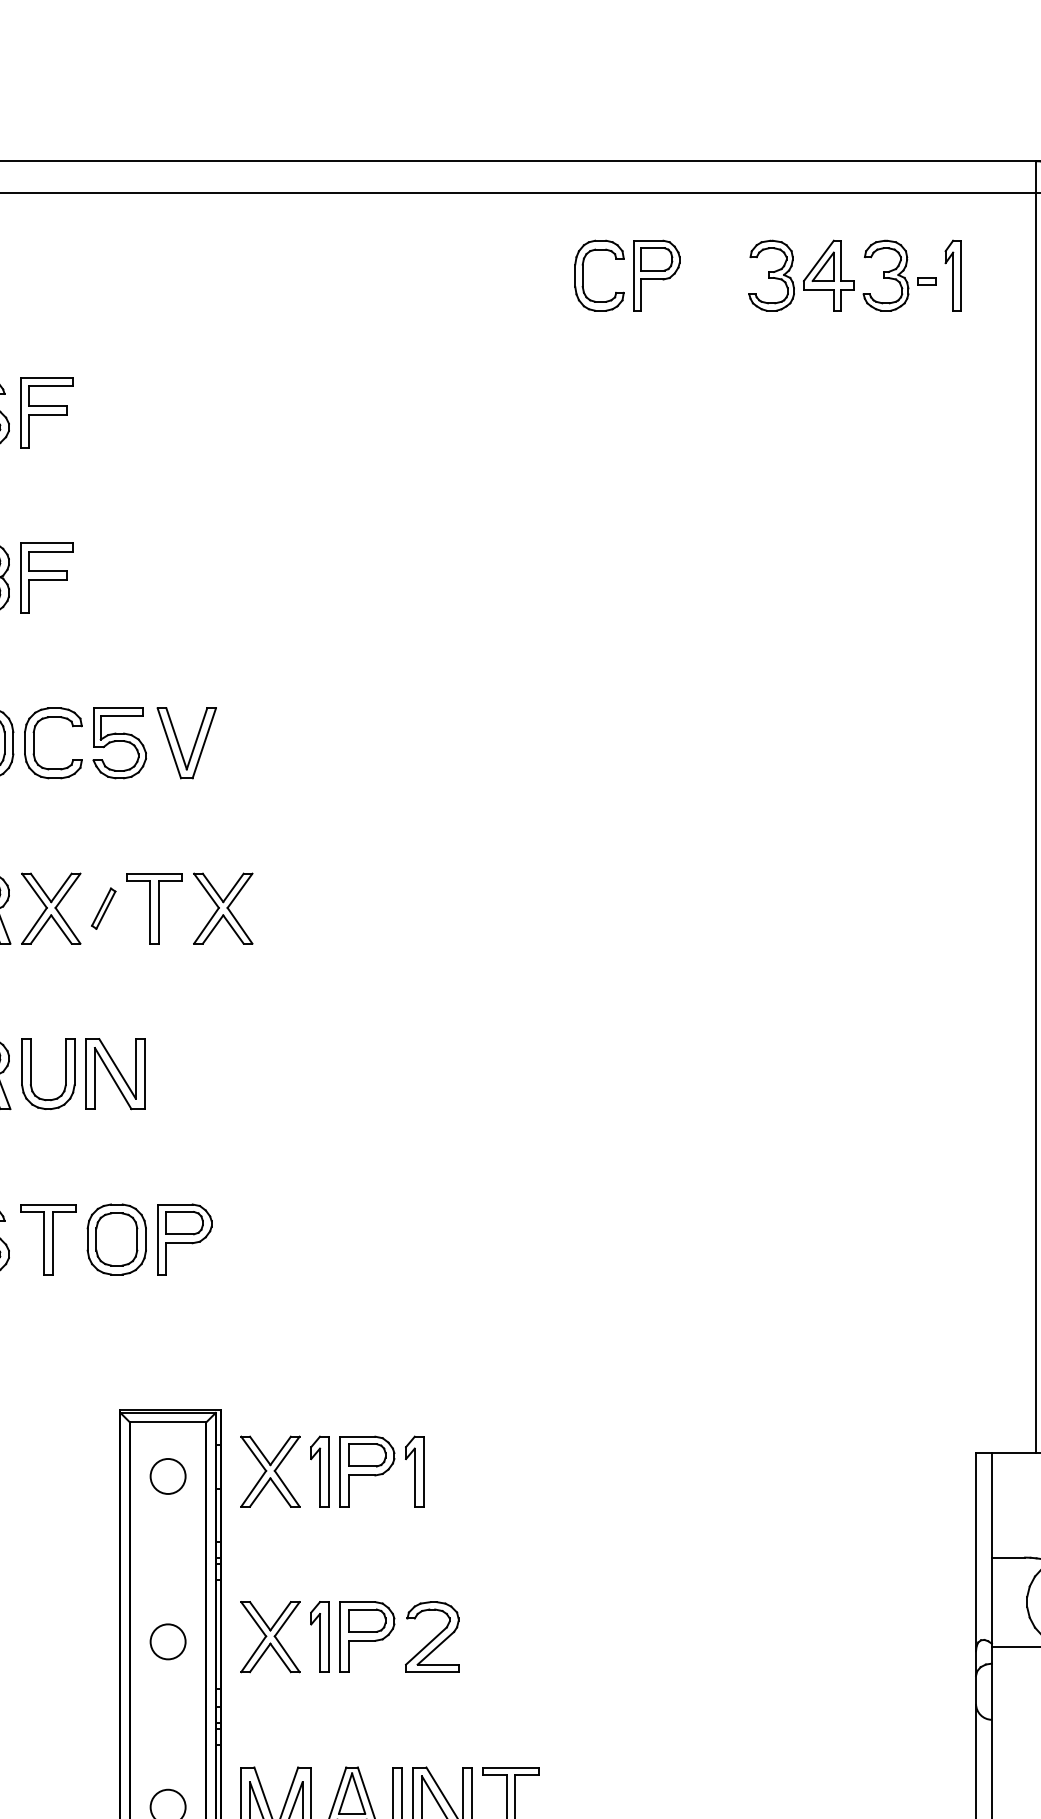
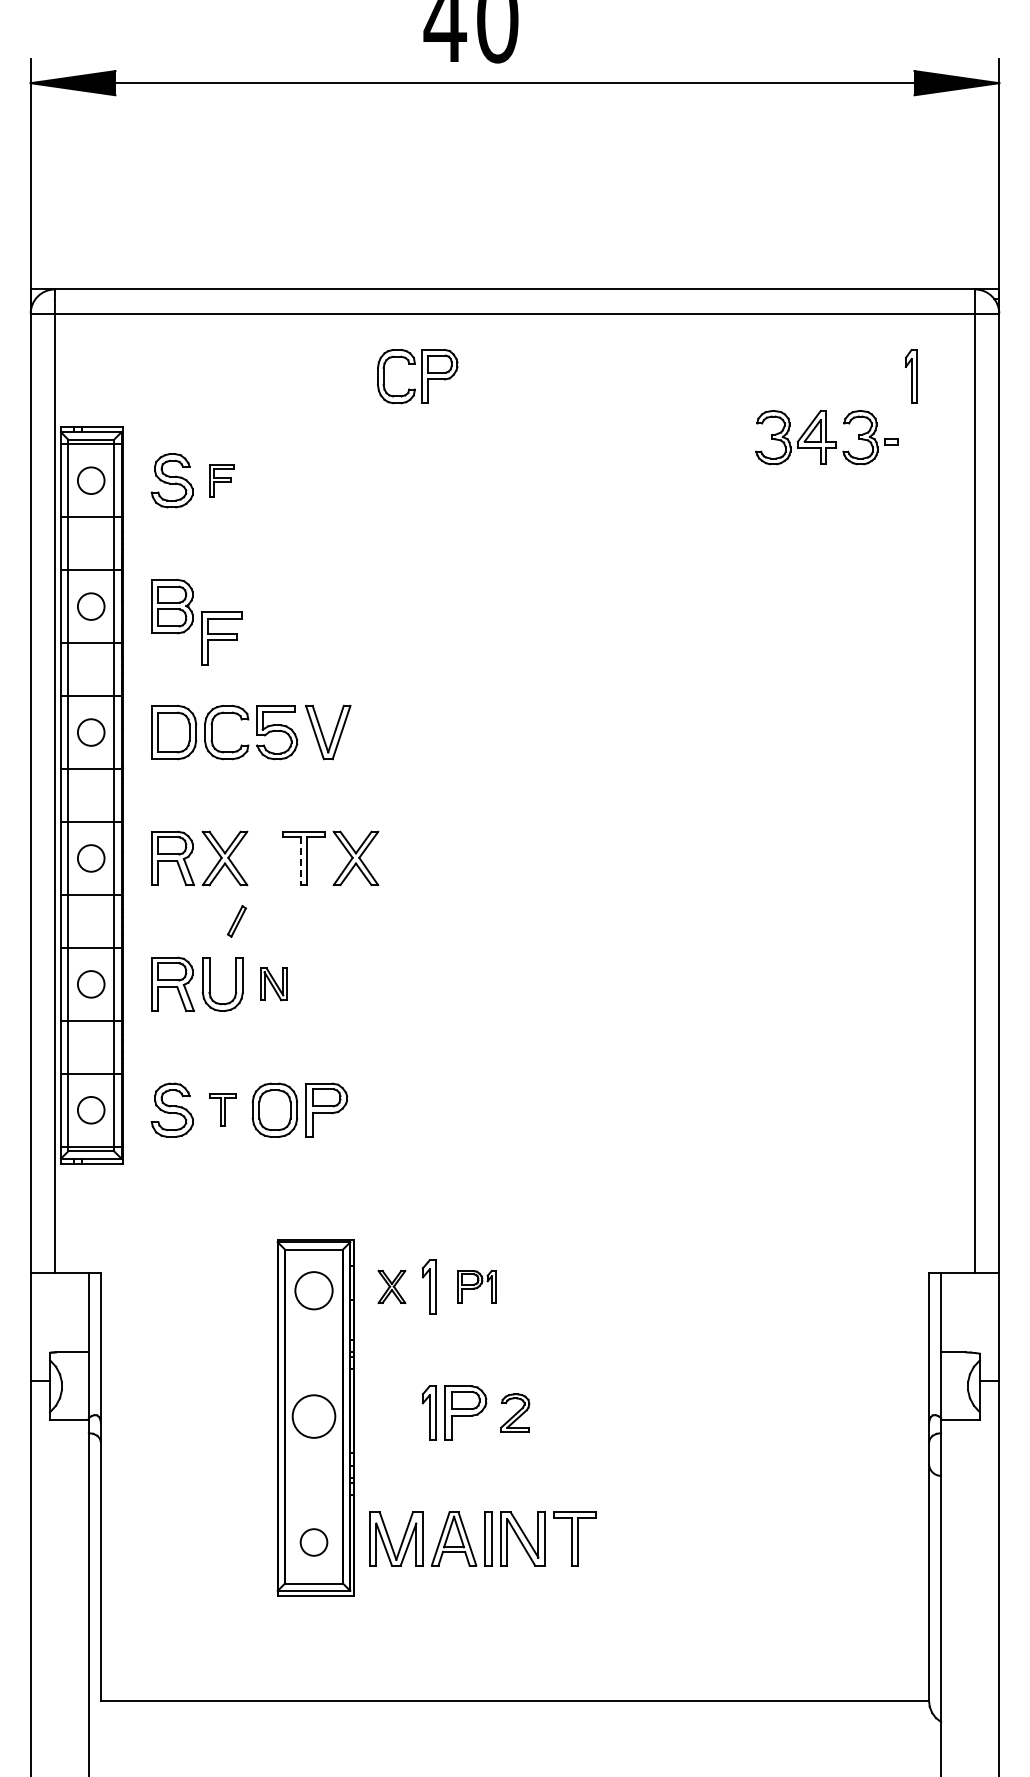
part: (627, 275) -> (417, 376), moved
part: (841, 275) -> (826, 437), moved
part: (46, 412) -> (221, 480), size x0.6
part: (46, 577) -> (221, 638), moved
part: (103, 908) -> (236, 921), moved
line: (150, 912) -> (300, 861), solid -> dashed
part: (114, 1072) -> (273, 983), size x0.6
part: (47, 1239) -> (222, 1110), size x0.6
part: (269, 1470) -> (391, 1286), size x0.6
part: (381, 1470) -> (476, 1286), size x0.6
circle: (167, 1476) -> (313, 1290), size x1.4
part: (269, 1636) -> (391, 1412), removed
part: (432, 1636) -> (515, 1412), size x0.7
circle: (167, 1641) -> (313, 1416), size x1.6

